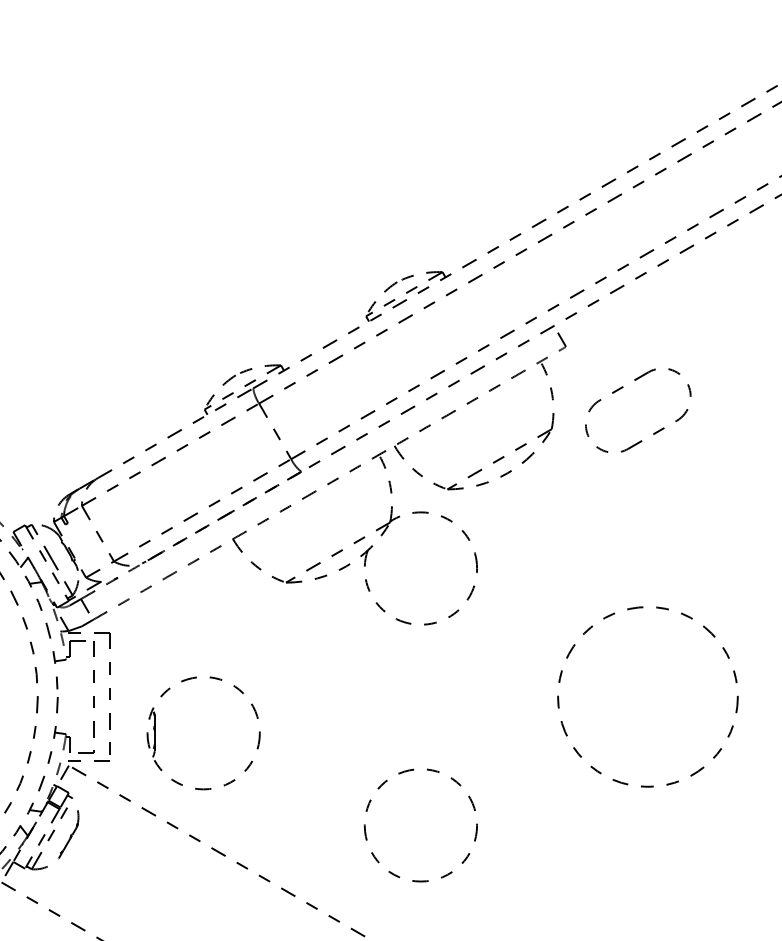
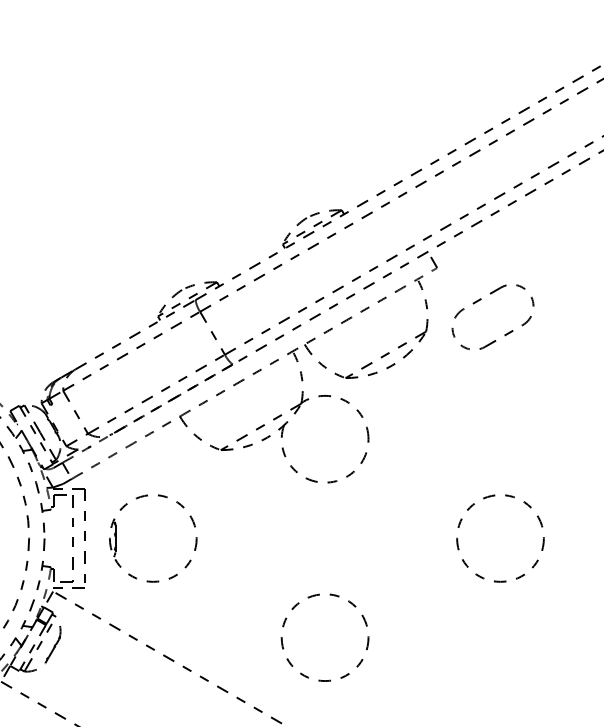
circle: (647, 697) -> (500, 538), size x0.62
part: (156, 733) -> (116, 538), moved

